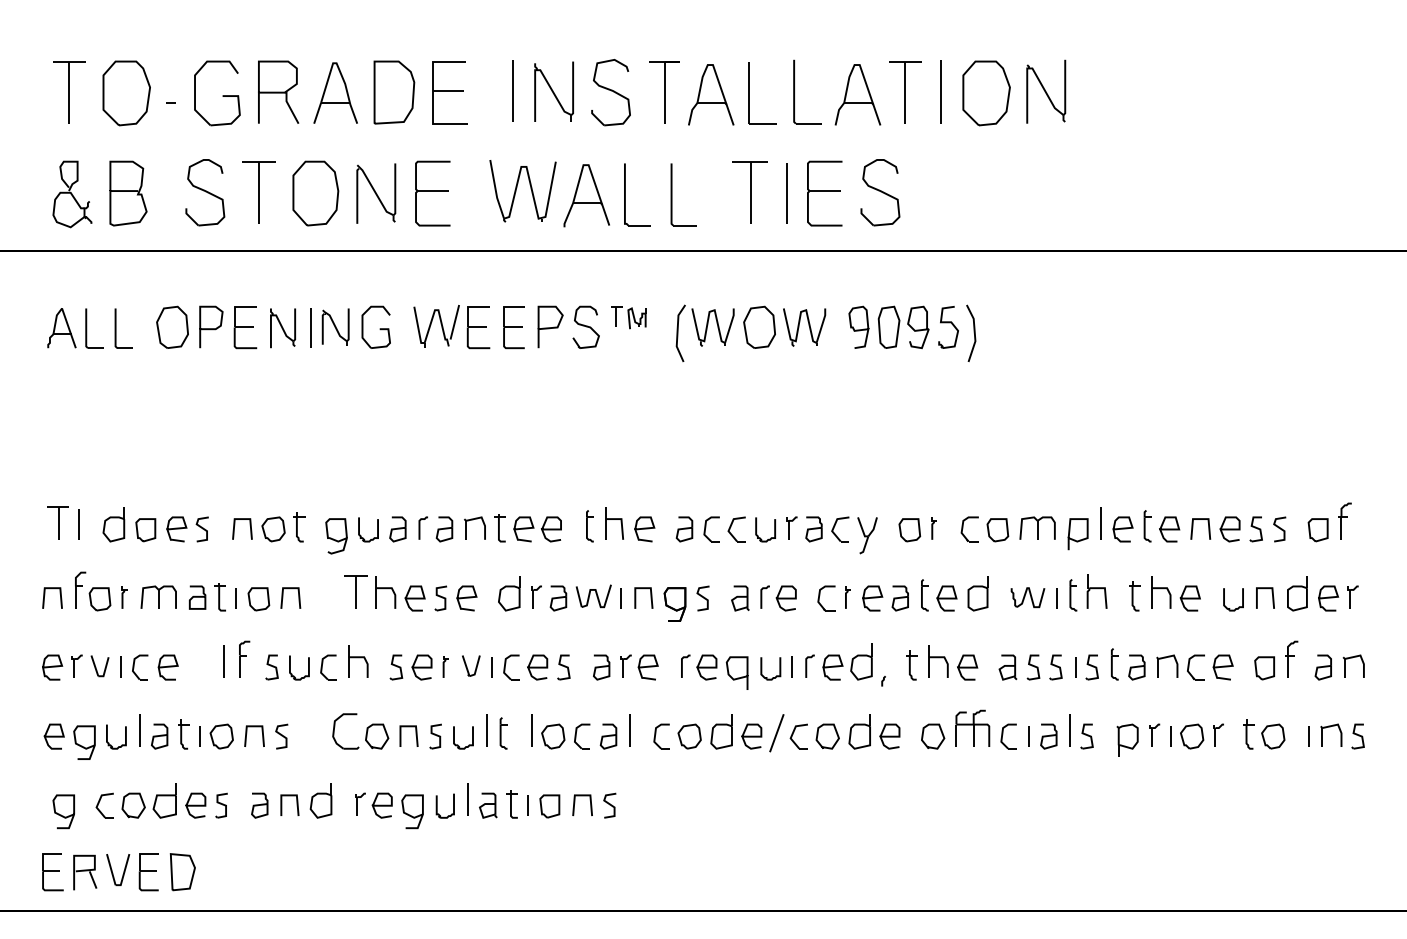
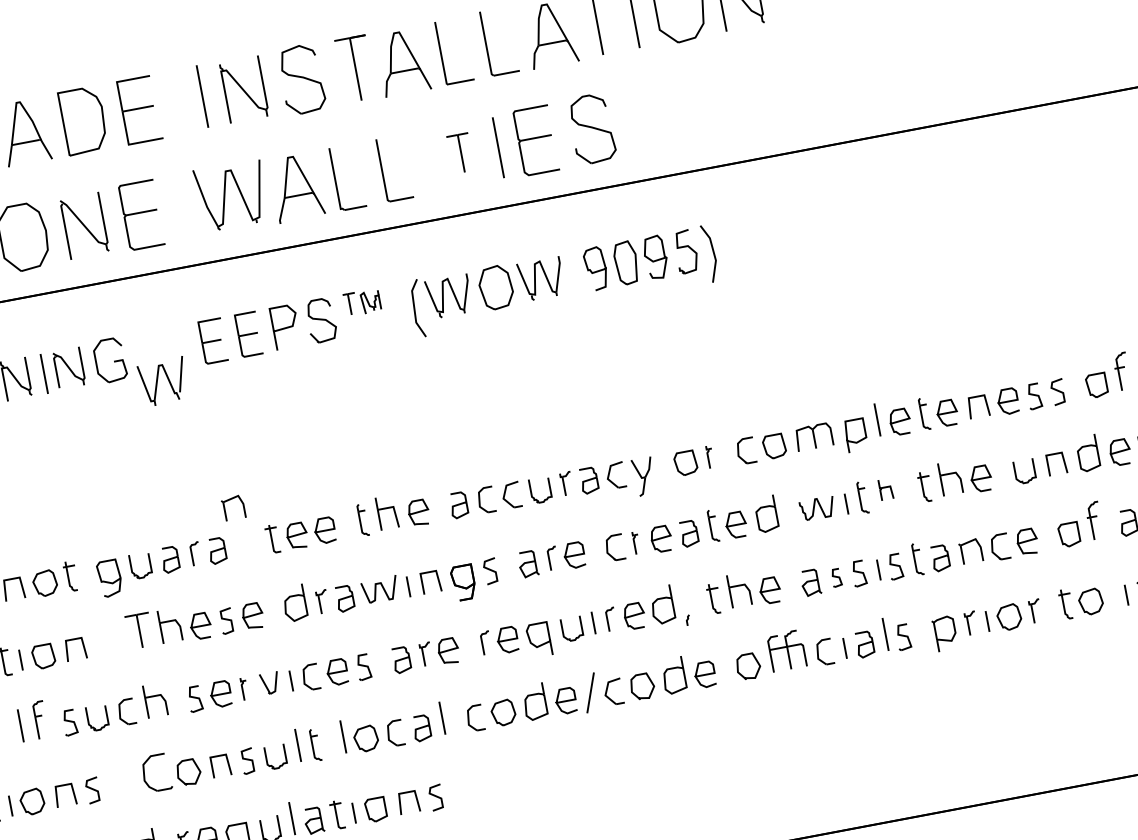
part: (749, 192) -> (460, 153), size x0.6
part: (436, 326) -> (163, 381), moved
part: (473, 520) -> (230, 500), moved
part: (1096, 591) -> (885, 489), size x0.6
part: (1033, 667) -> (836, 577), size x0.7

